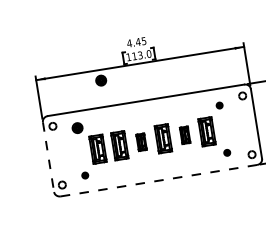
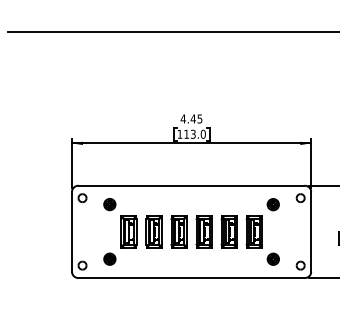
part: (100, 80) -> (144, 155), removed
part: (219, 105) -> (272, 204), size x1.67
part: (184, 135) -> (228, 231), size x1.67
part: (141, 141) -> (178, 231), size x1.67
part: (226, 152) -> (272, 258), size x1.67
line: (48, 157) -> (72, 232), dashed -> solid
part: (84, 175) -> (109, 258), size x1.67
line: (158, 181) -> (191, 278), dashed -> solid

